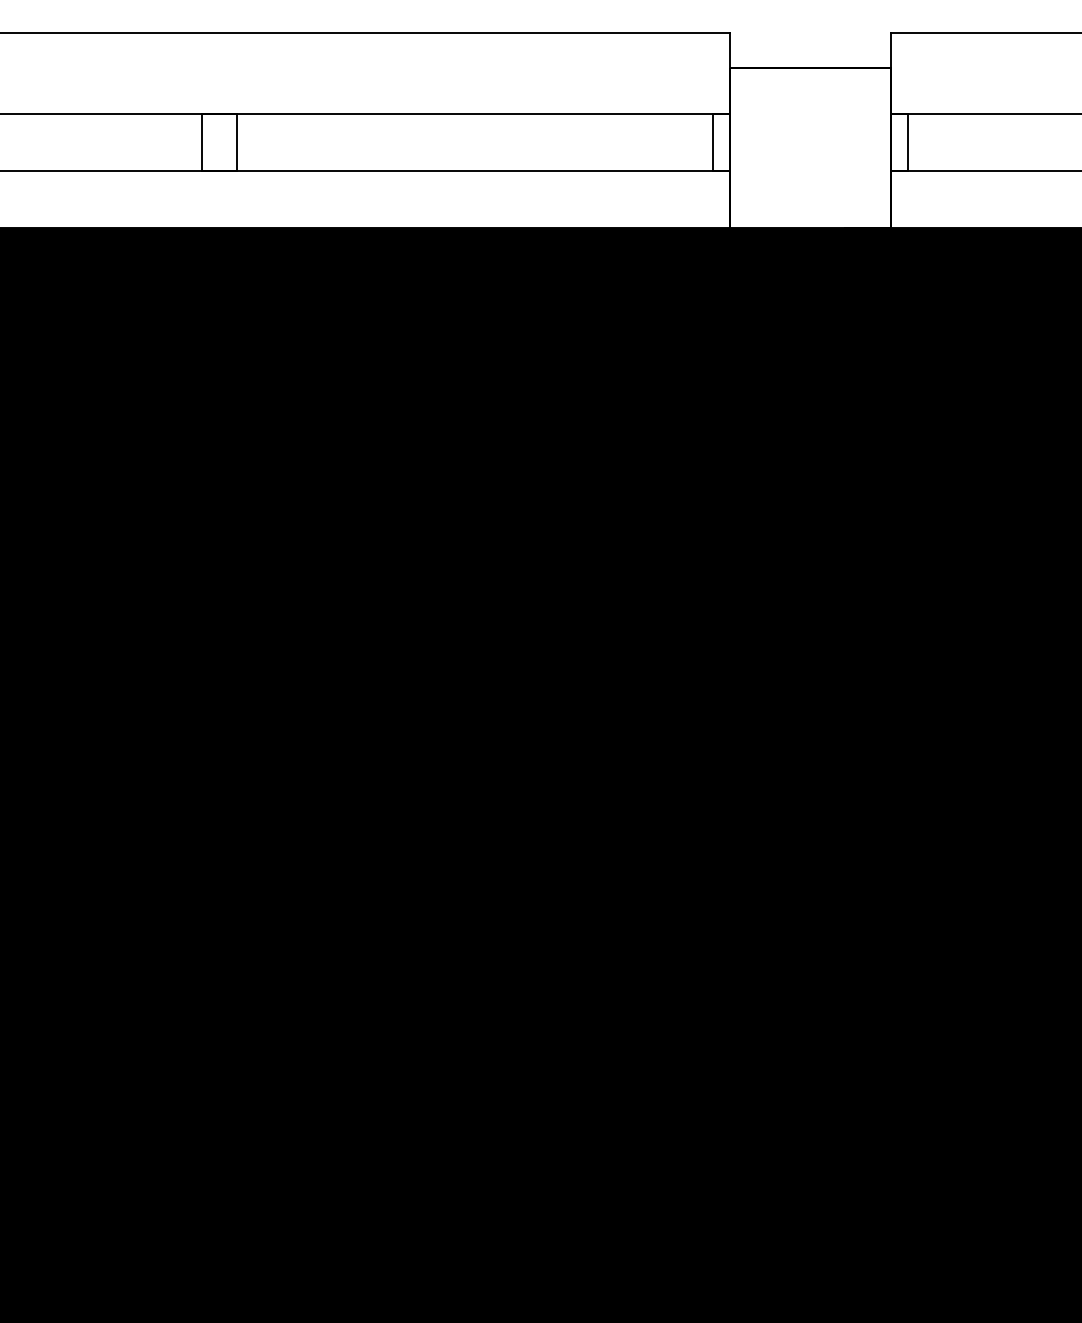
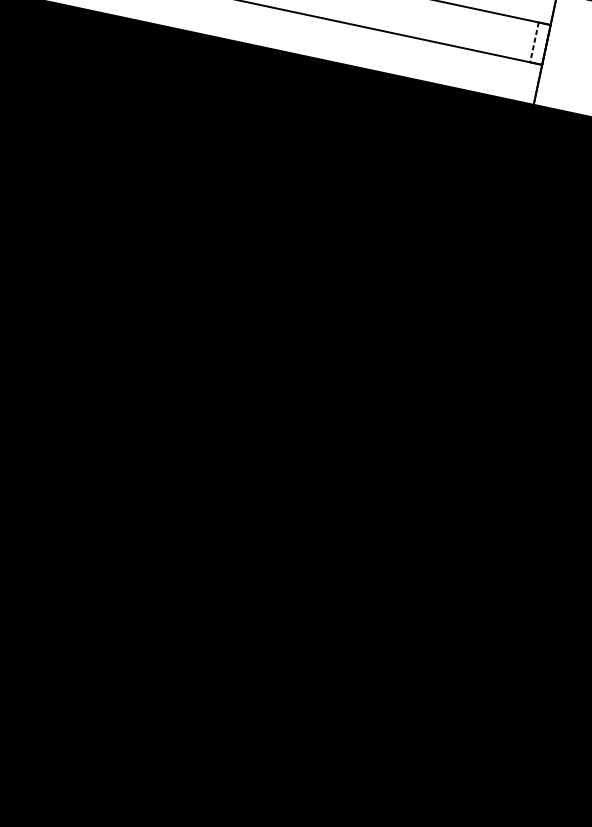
line: (713, 142) -> (534, 42), solid -> dashed

